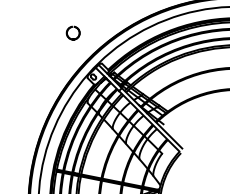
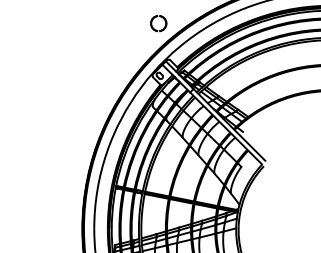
part: (73, 33) -> (158, 23), moved

